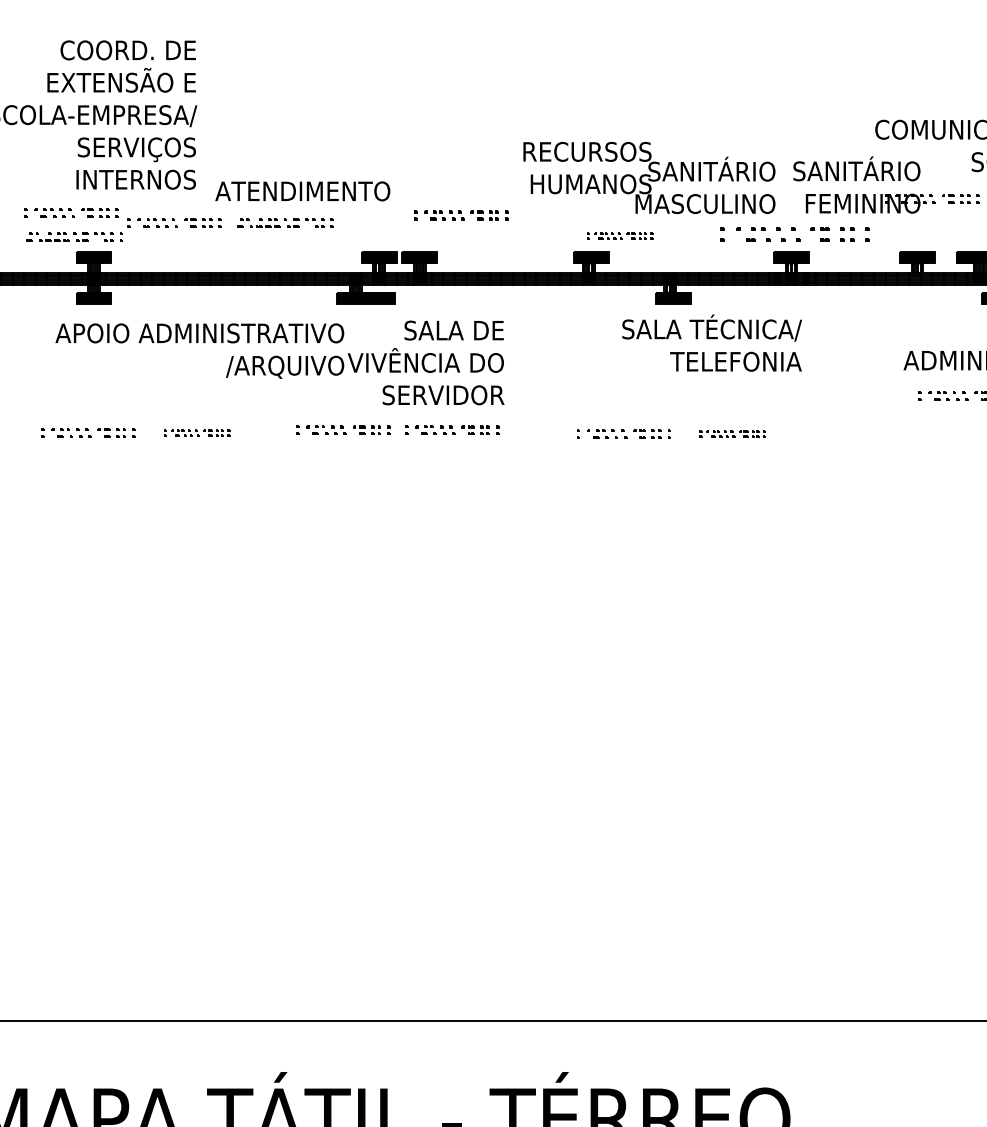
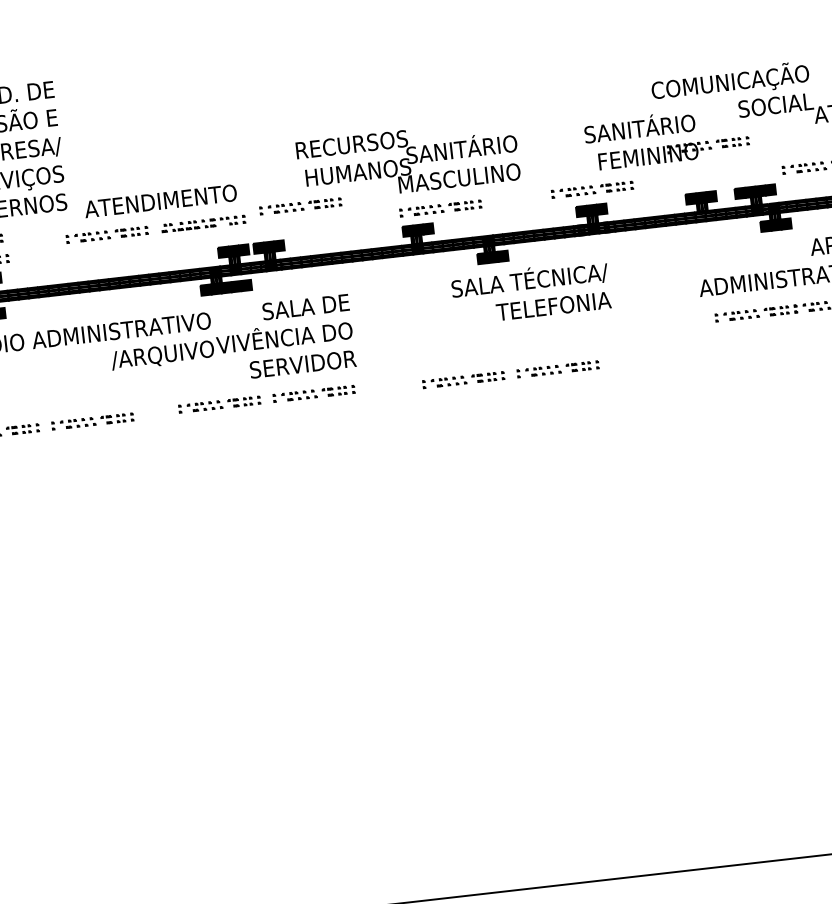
text: (649, 177) -> (408, 160), moved
part: (237, 225) -> (162, 231), moved
part: (794, 234) -> (592, 189), size x0.62
part: (620, 235) -> (441, 208), size x1.43
part: (196, 432) -> (92, 421), size x1.43
part: (732, 433) -> (557, 368), size x1.43

